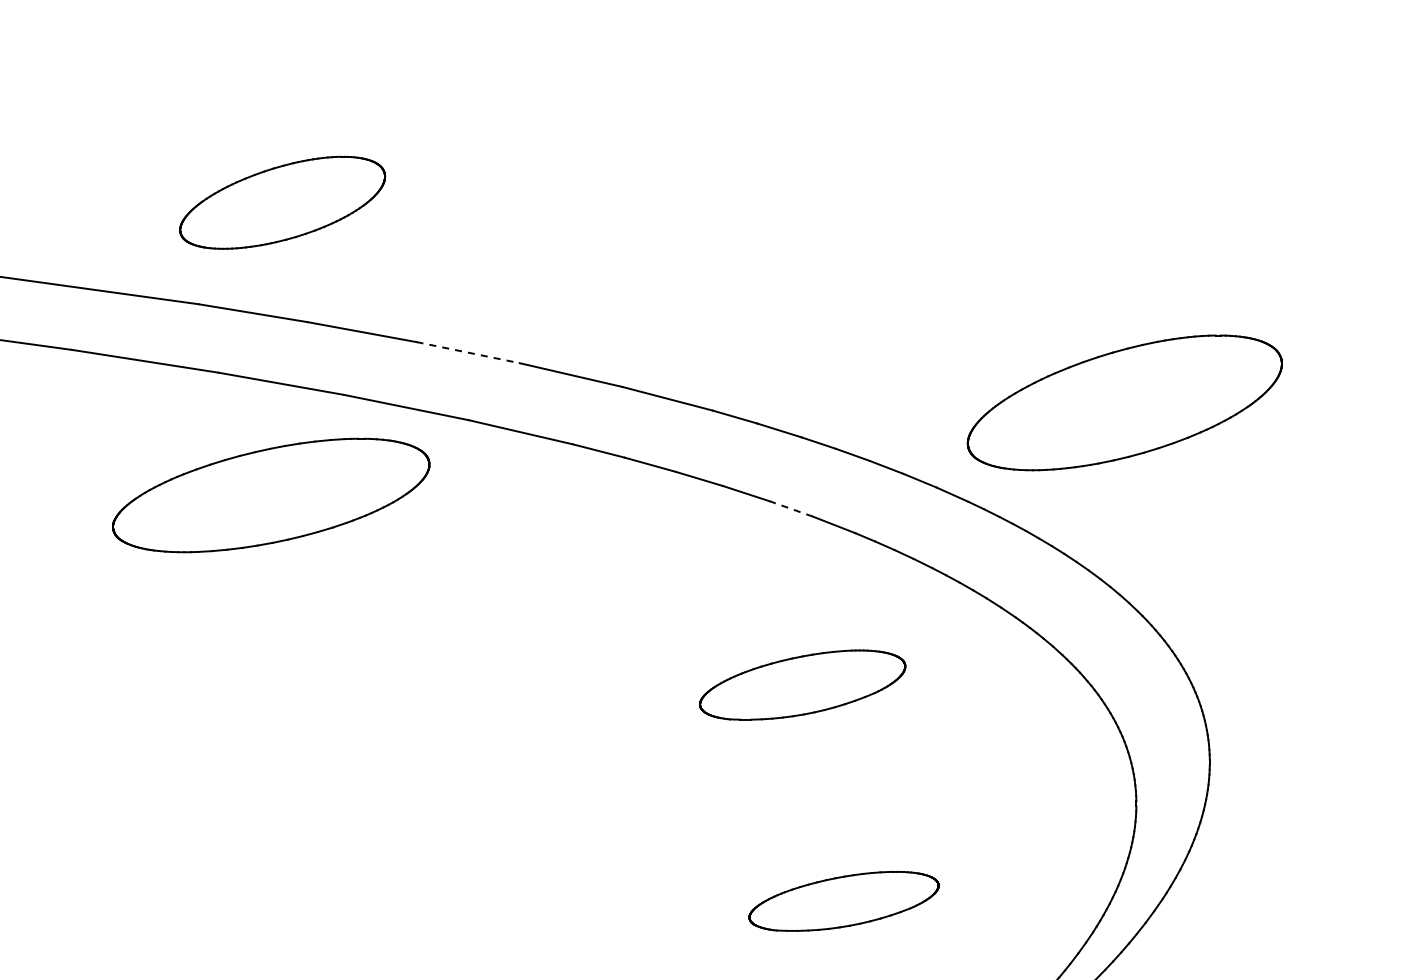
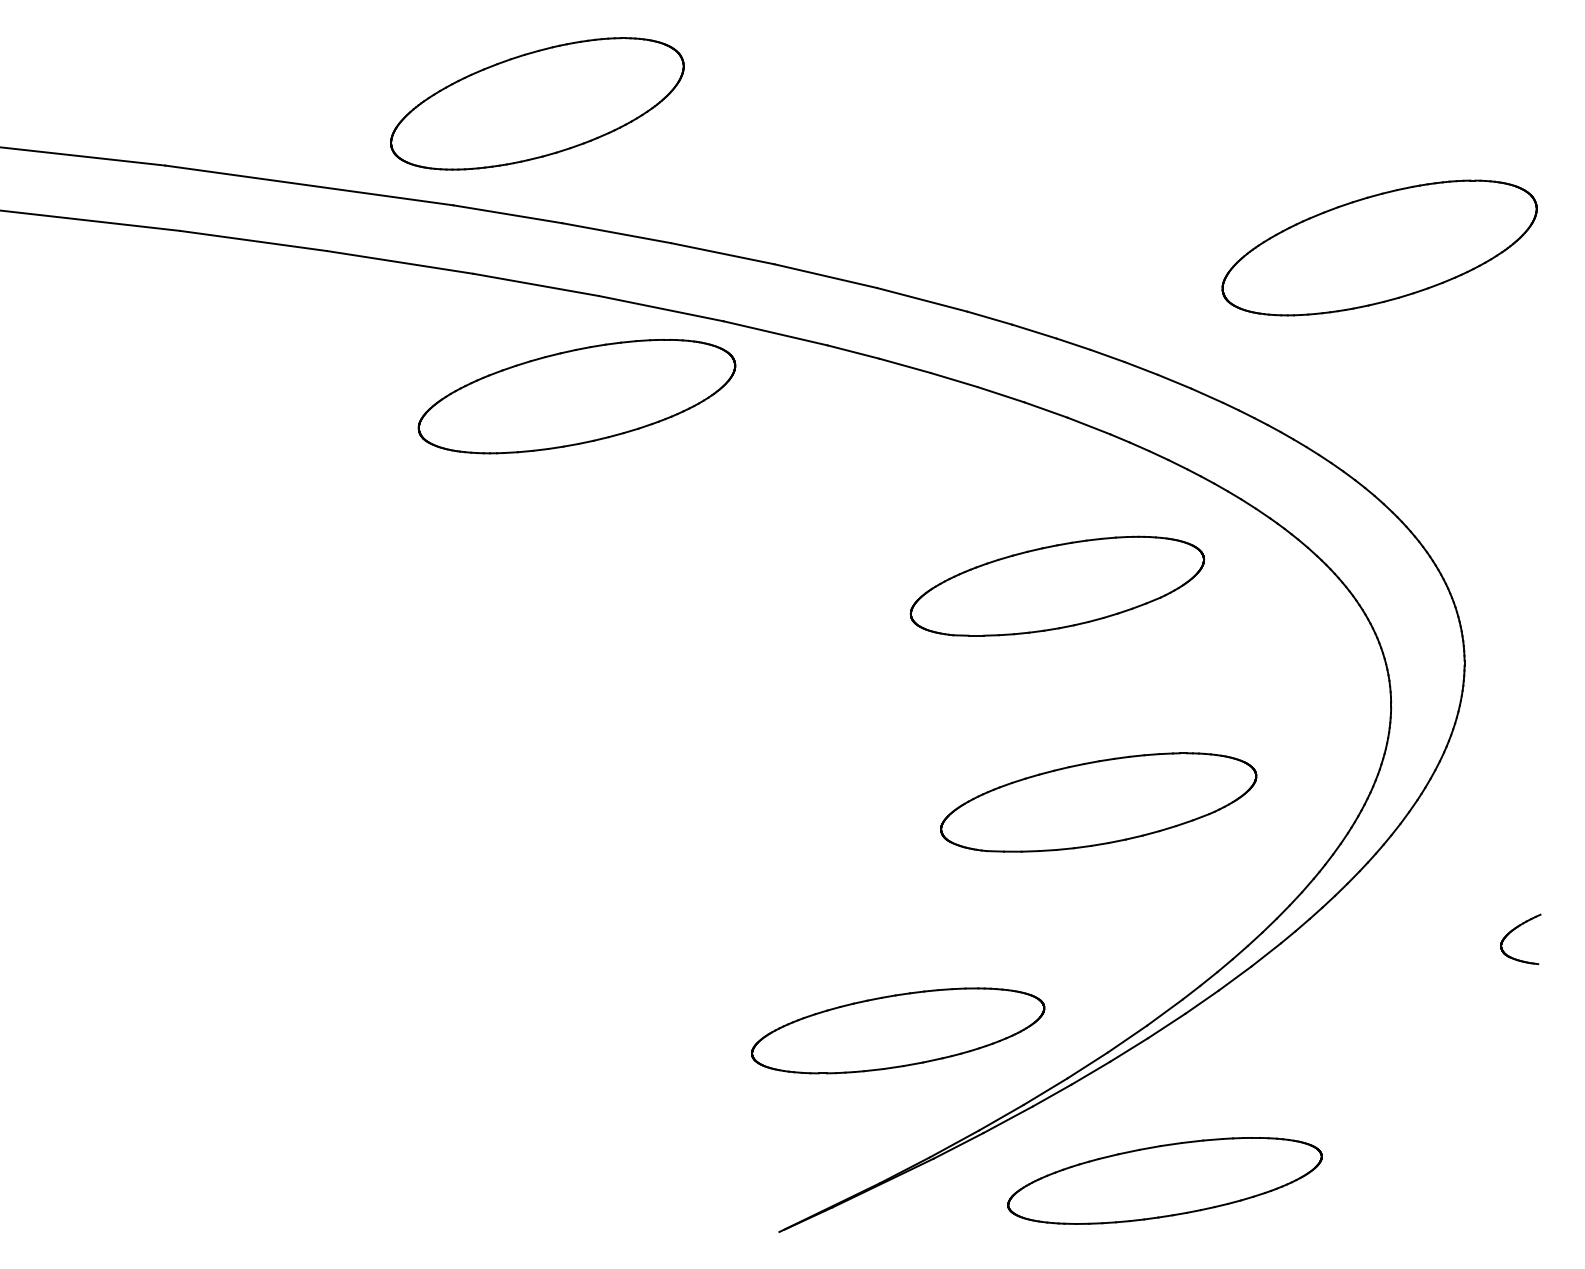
part: (282, 202) -> (537, 103), size x1.43
line: (467, 352) -> (722, 253), dashed -> solid
part: (1124, 402) -> (1379, 247), moved
part: (270, 495) -> (576, 396), moved
line: (791, 509) -> (1046, 410), dashed -> solid
part: (802, 684) -> (1057, 585), size x1.43
part: (843, 901) -> (1098, 802), size x1.67

